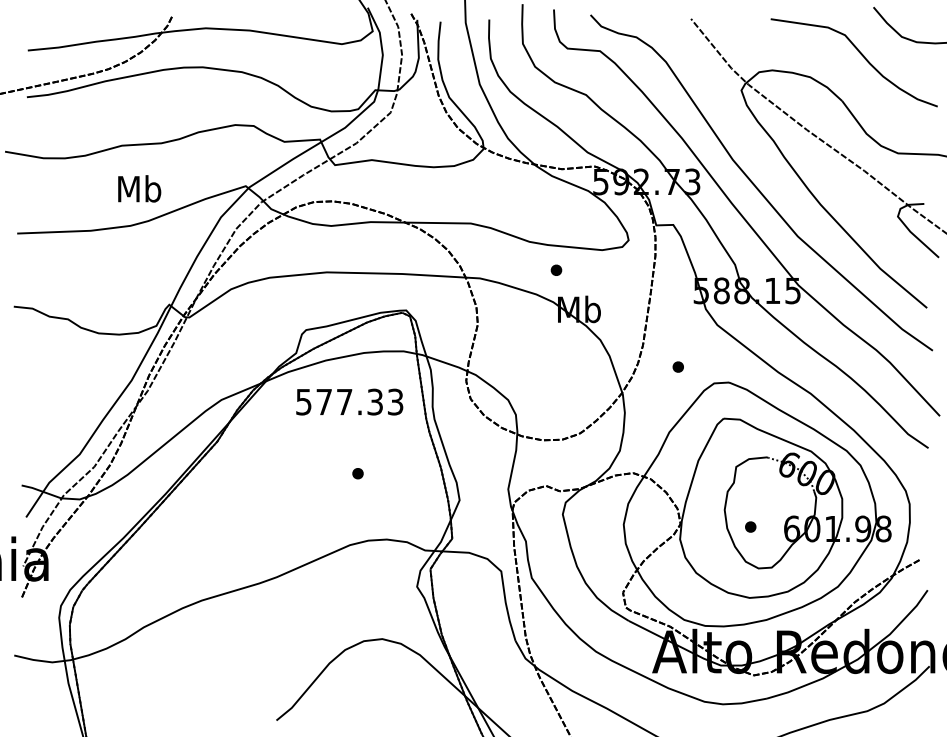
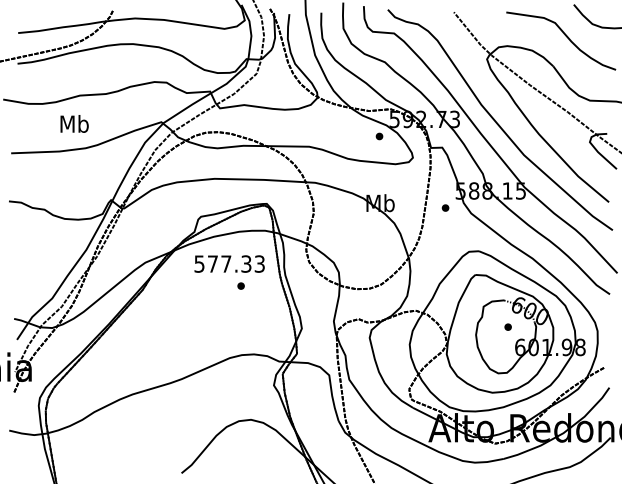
text: (139, 188) -> (74, 123), moved
part: (556, 270) -> (379, 136), moved
part: (678, 366) -> (445, 207), moved
part: (357, 472) -> (240, 285), moved
part: (749, 526) -> (507, 326), moved

